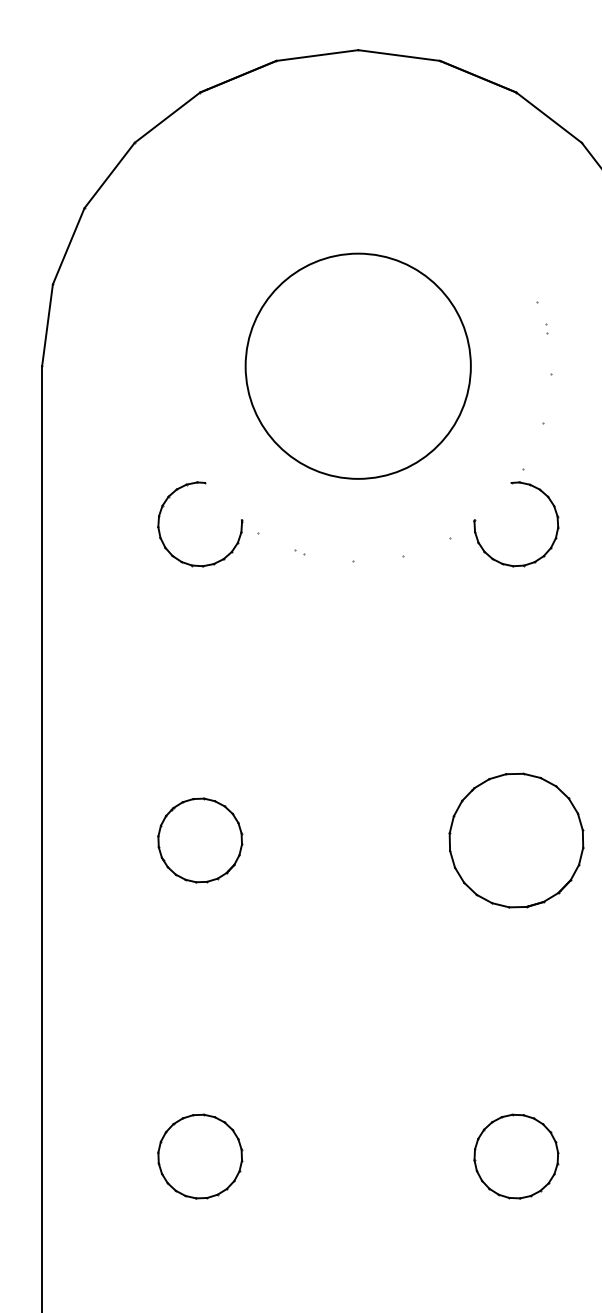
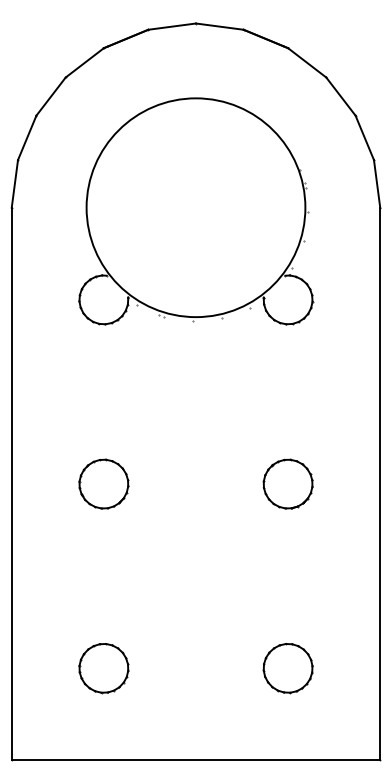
circle: (357, 365) -> (195, 207), size x1.67
part: (515, 839) -> (287, 483), size x0.62

